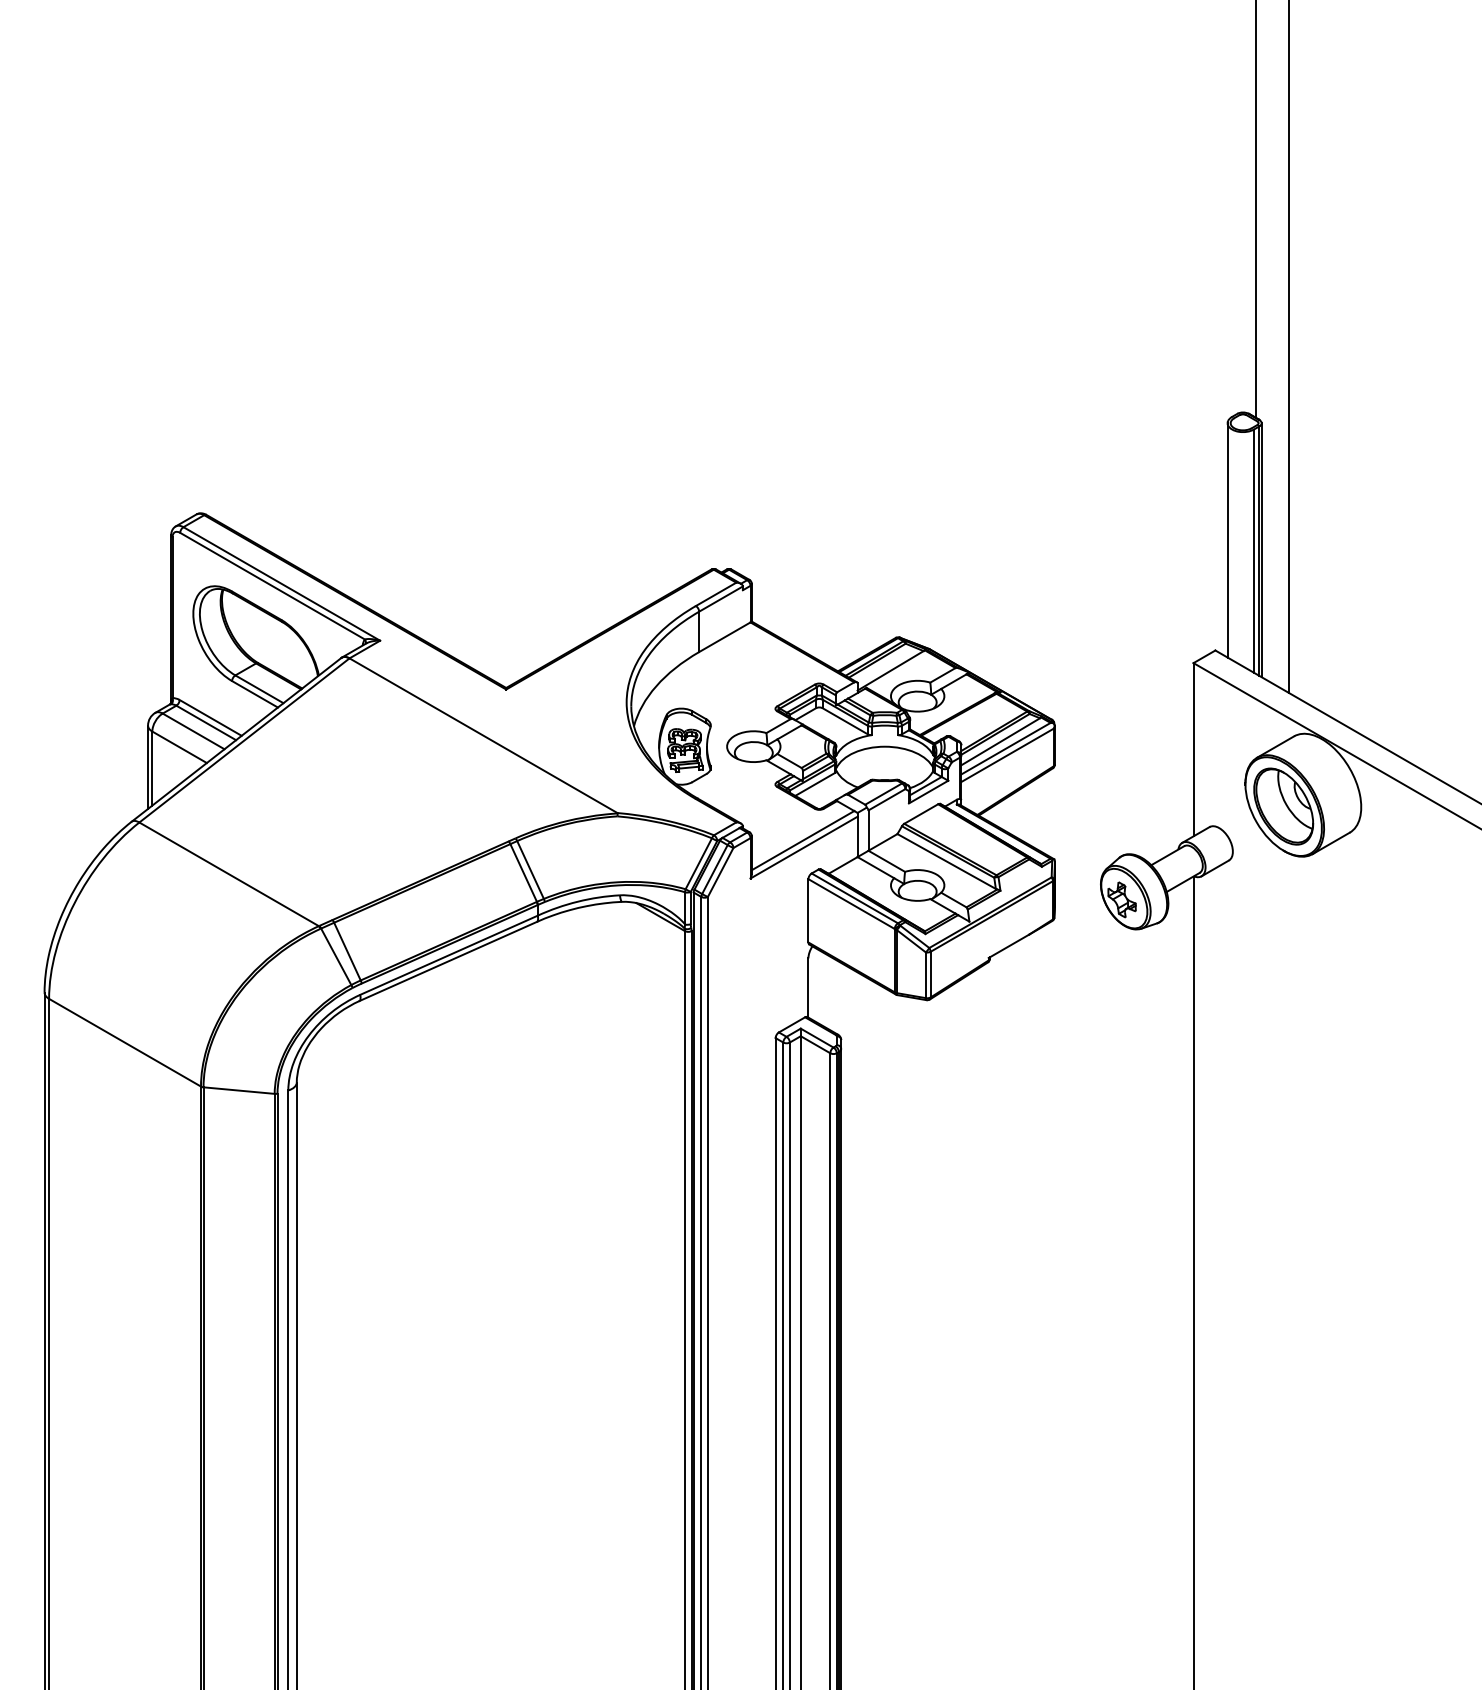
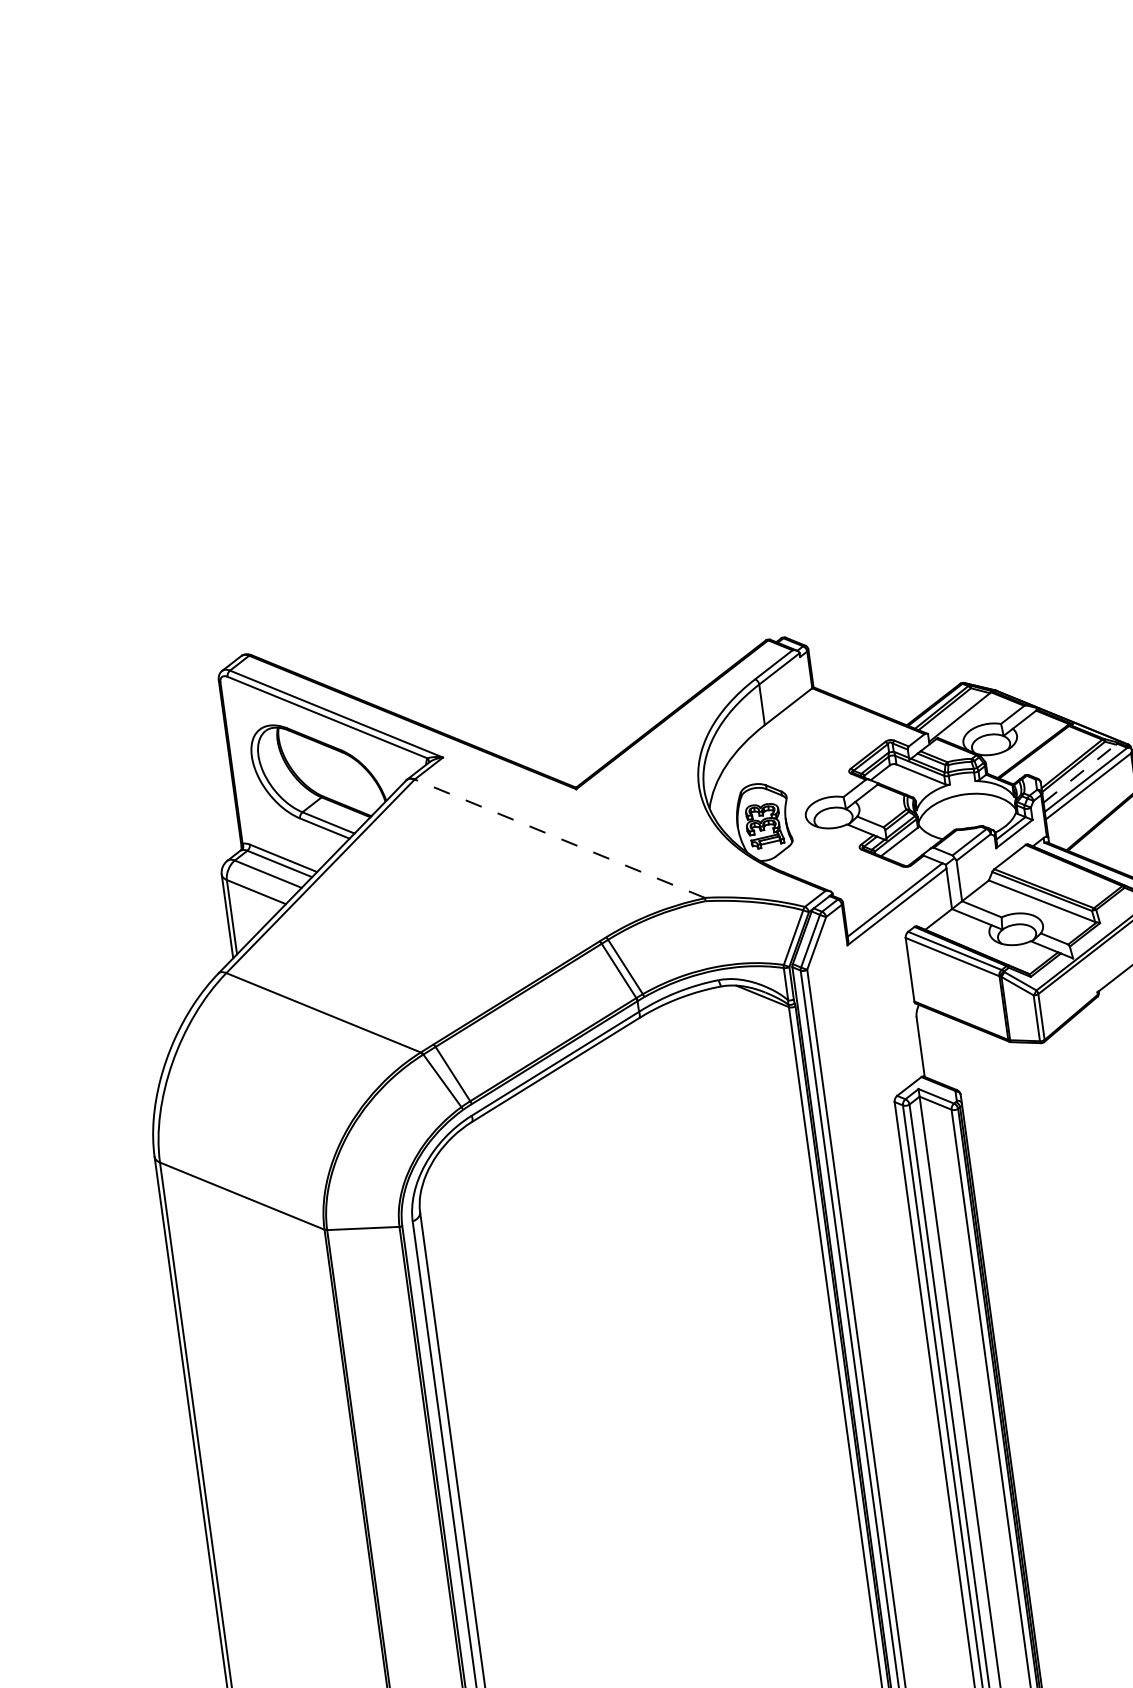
line: (483, 735) -> (559, 838), solid -> dashed
line: (1000, 741) -> (1079, 773), solid -> dashed

